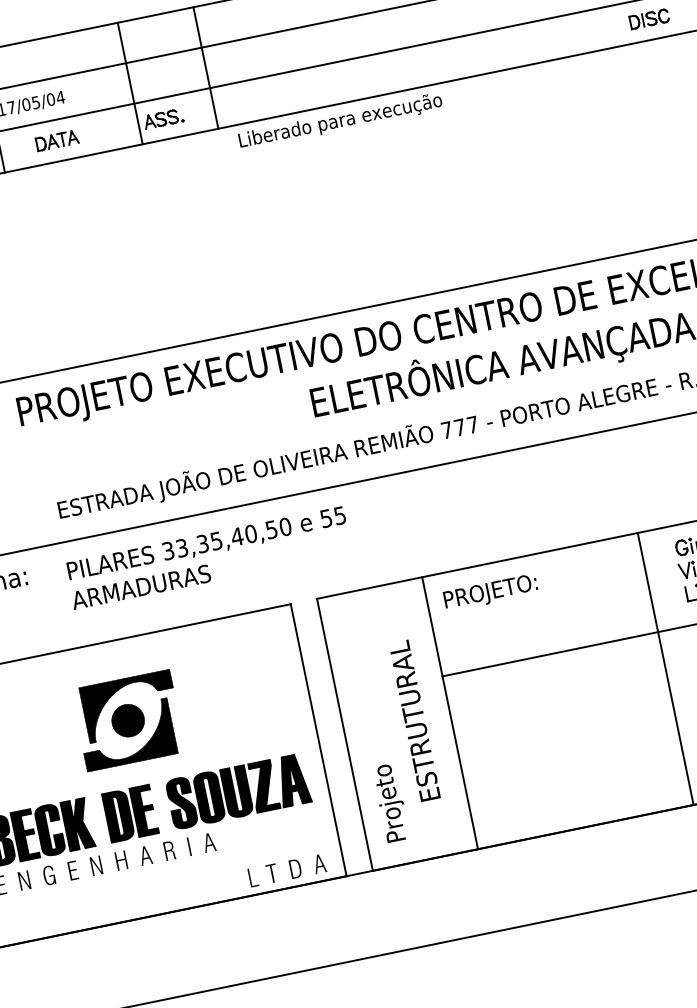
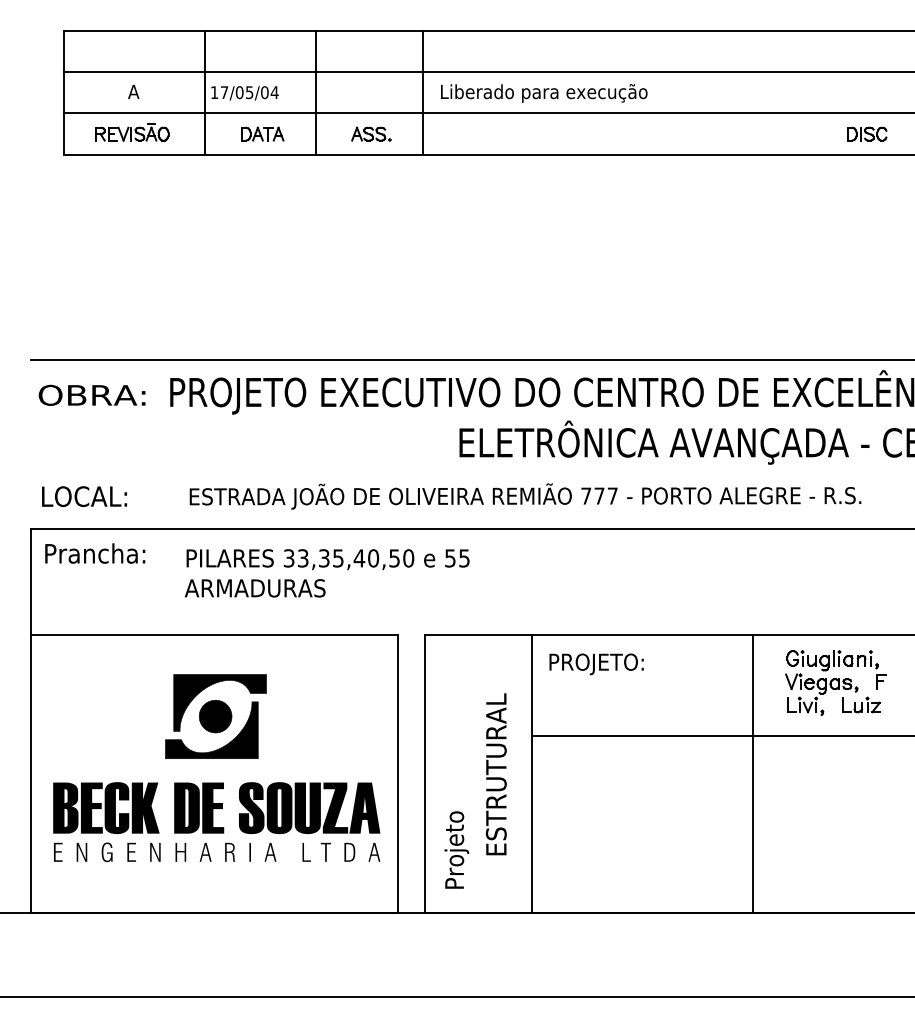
line: (129, 83) -> (315, 92), moved
text: (340, 121) -> (544, 93), moved
part: (287, 869) -> (341, 851), moved

